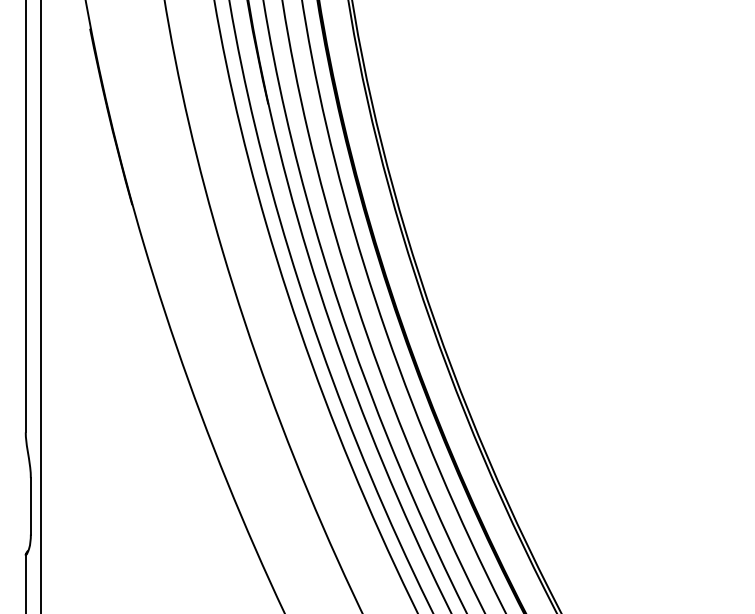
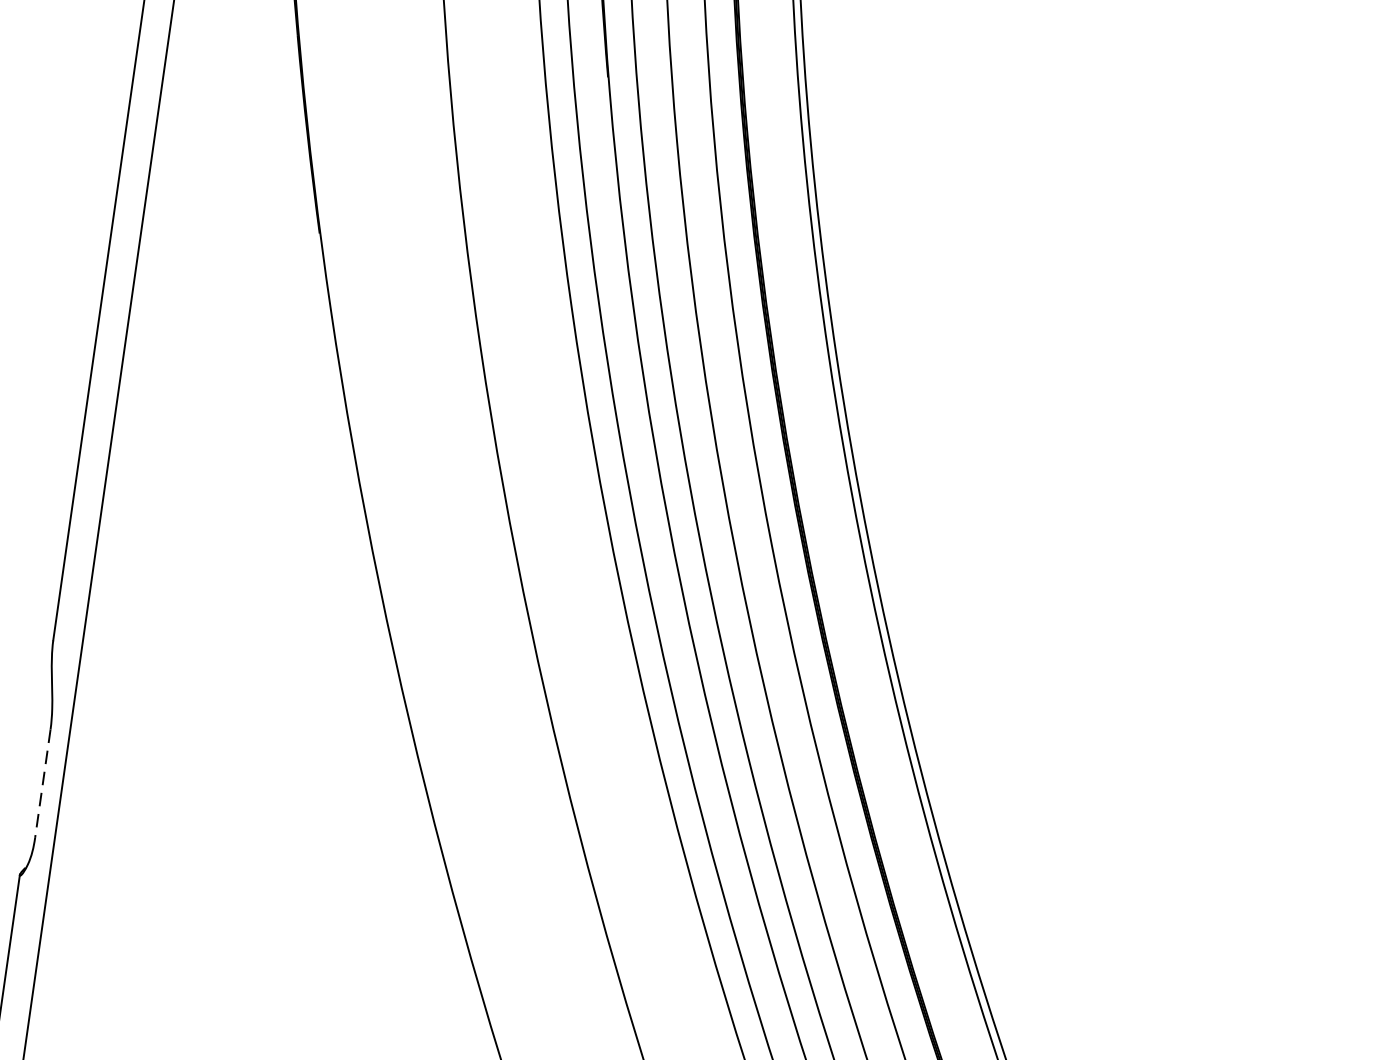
line: (30, 506) -> (42, 783), solid -> dashed

